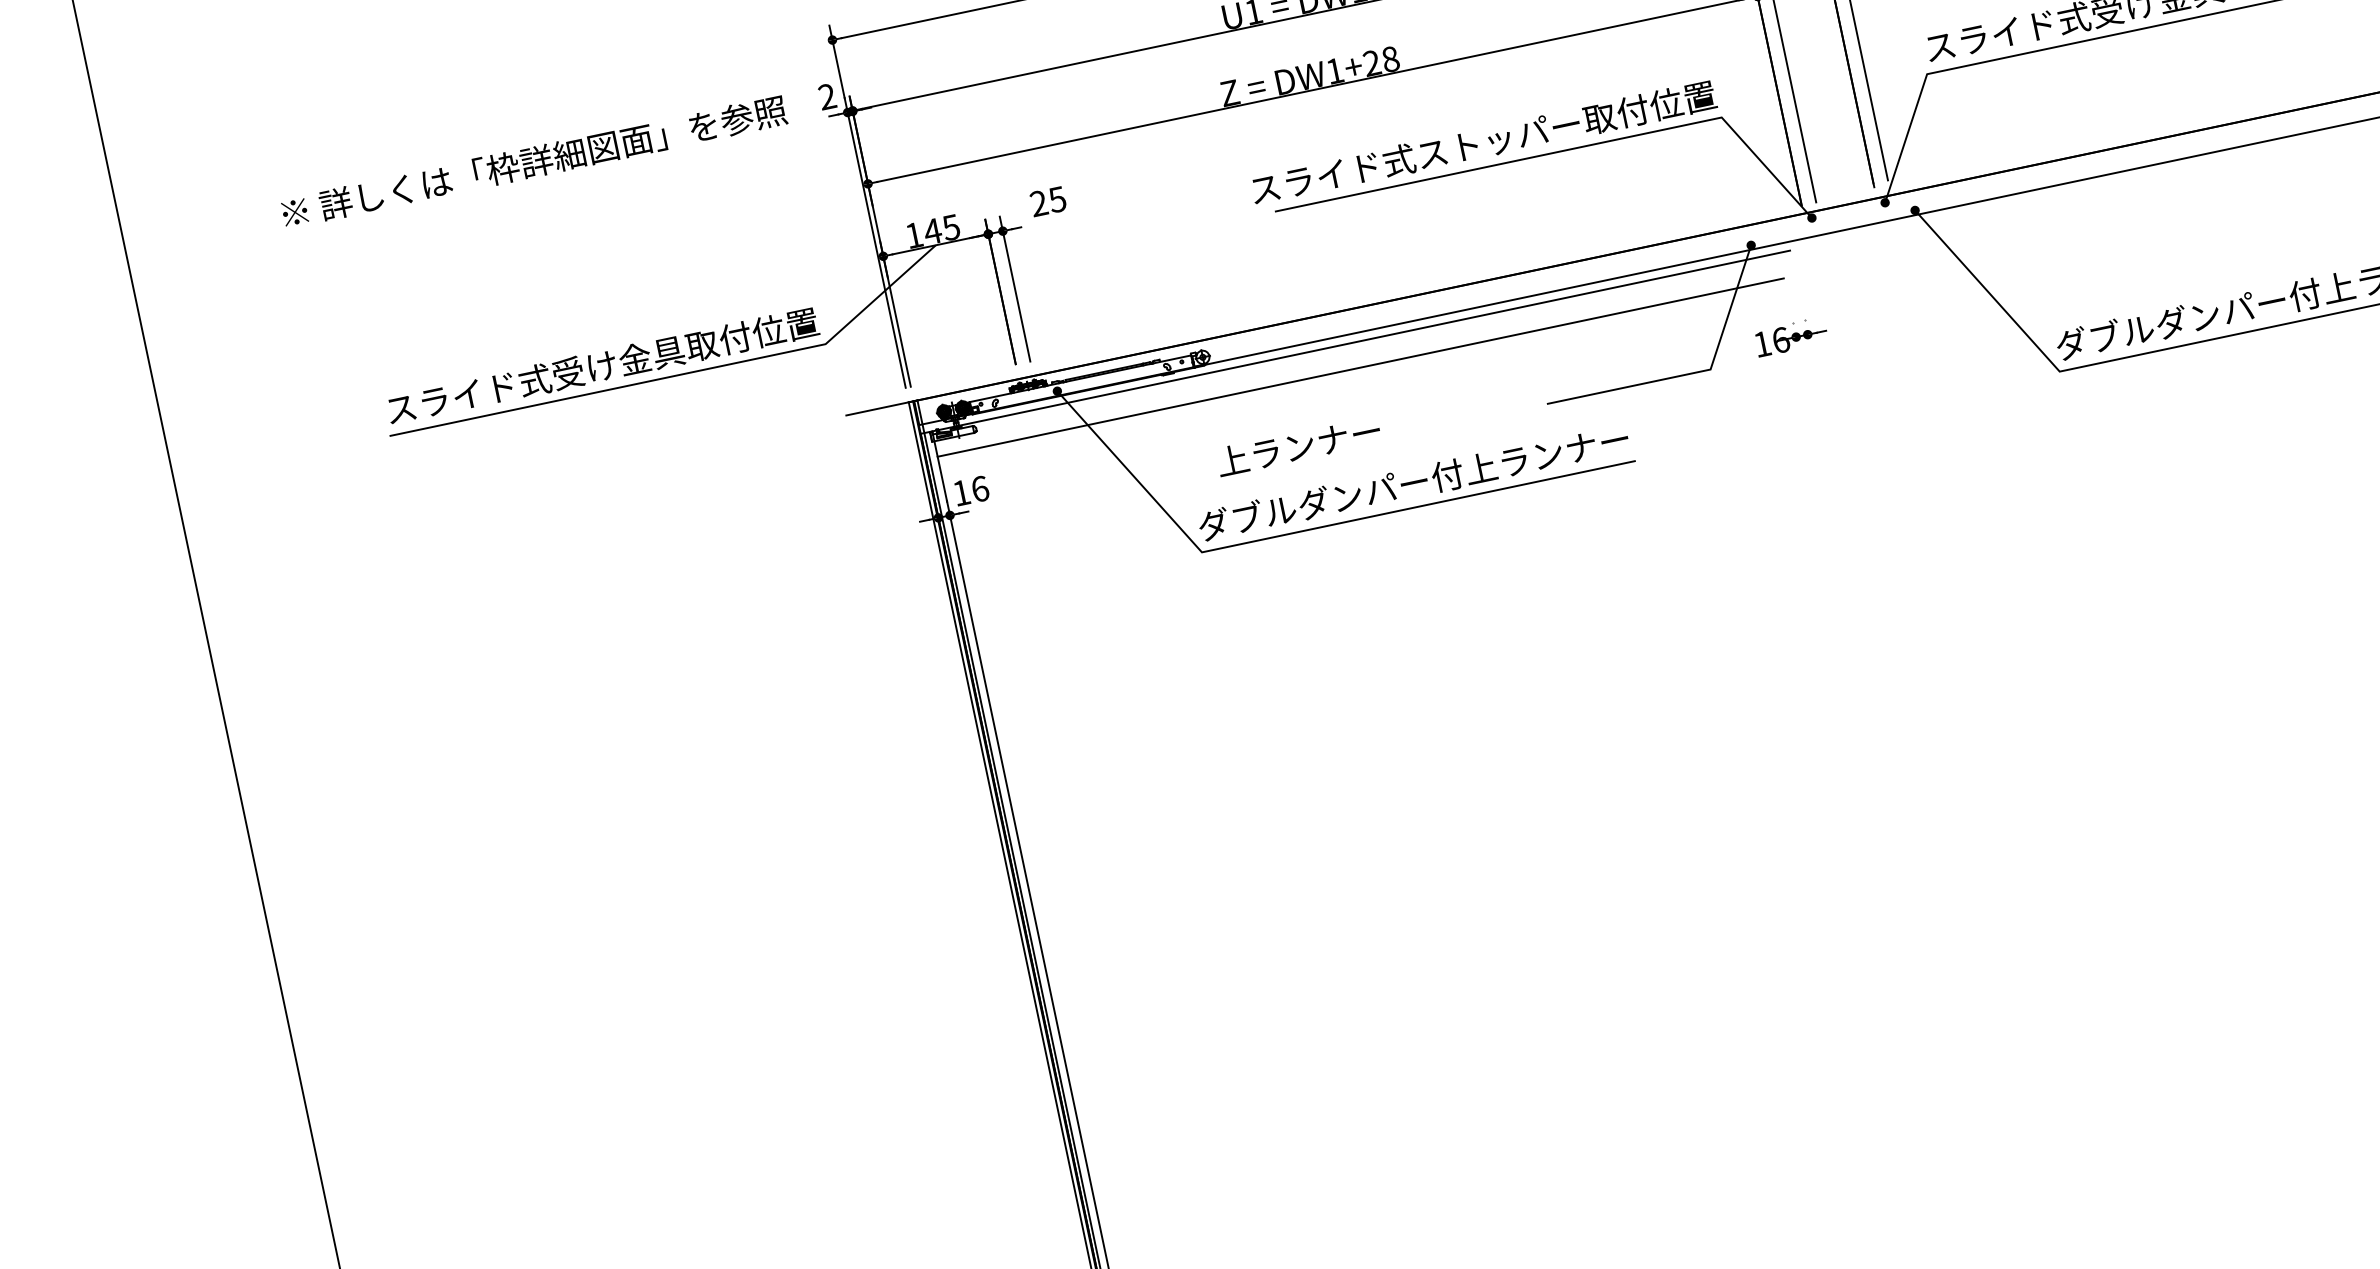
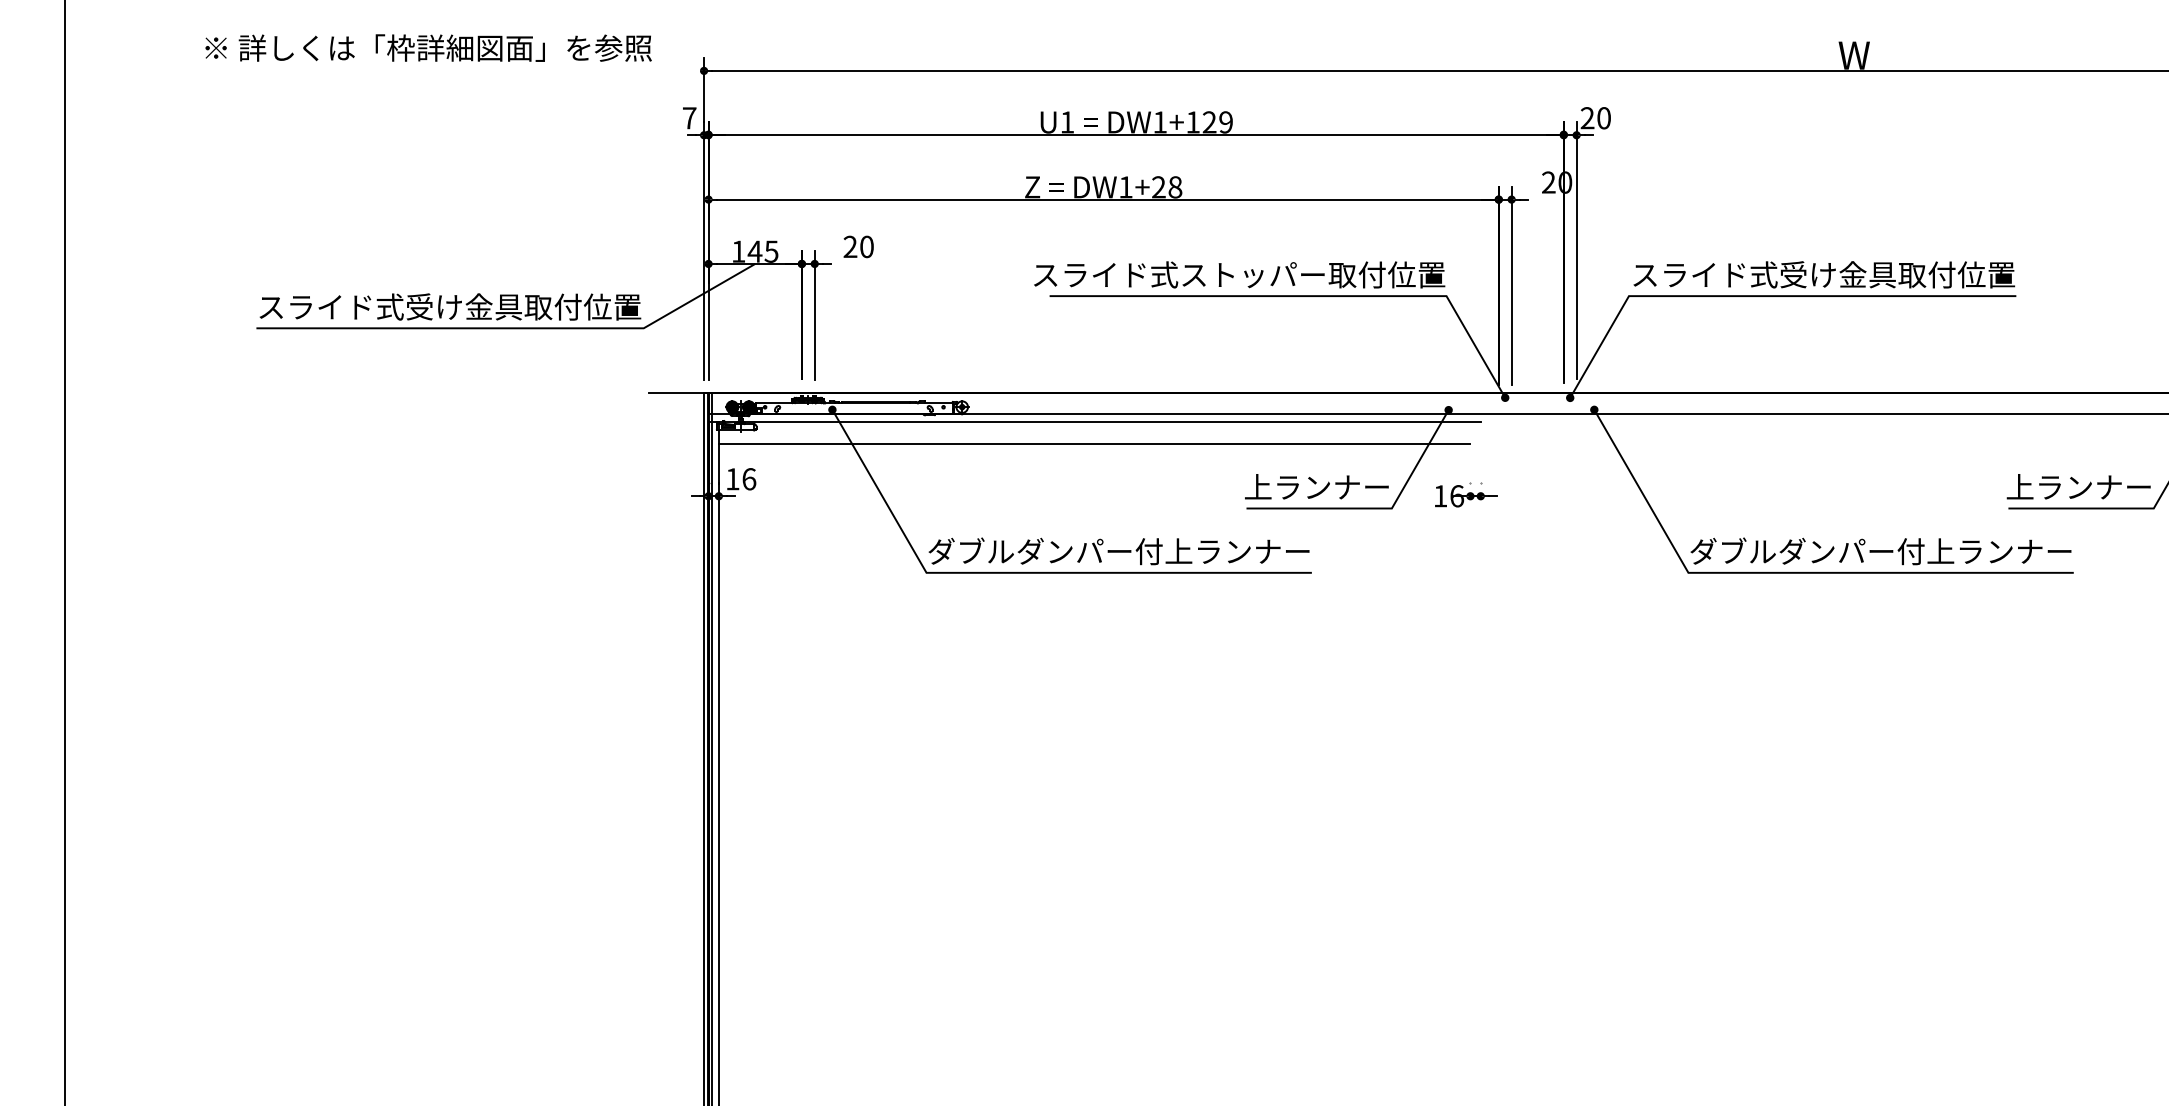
text: (827, 97) -> (689, 118), 2 -> 7
text: (534, 161) -> (428, 47), moved
text: (1056, 199) -> (866, 246), 25 -> 20
text: (1298, 445) -> (1316, 486), moved

